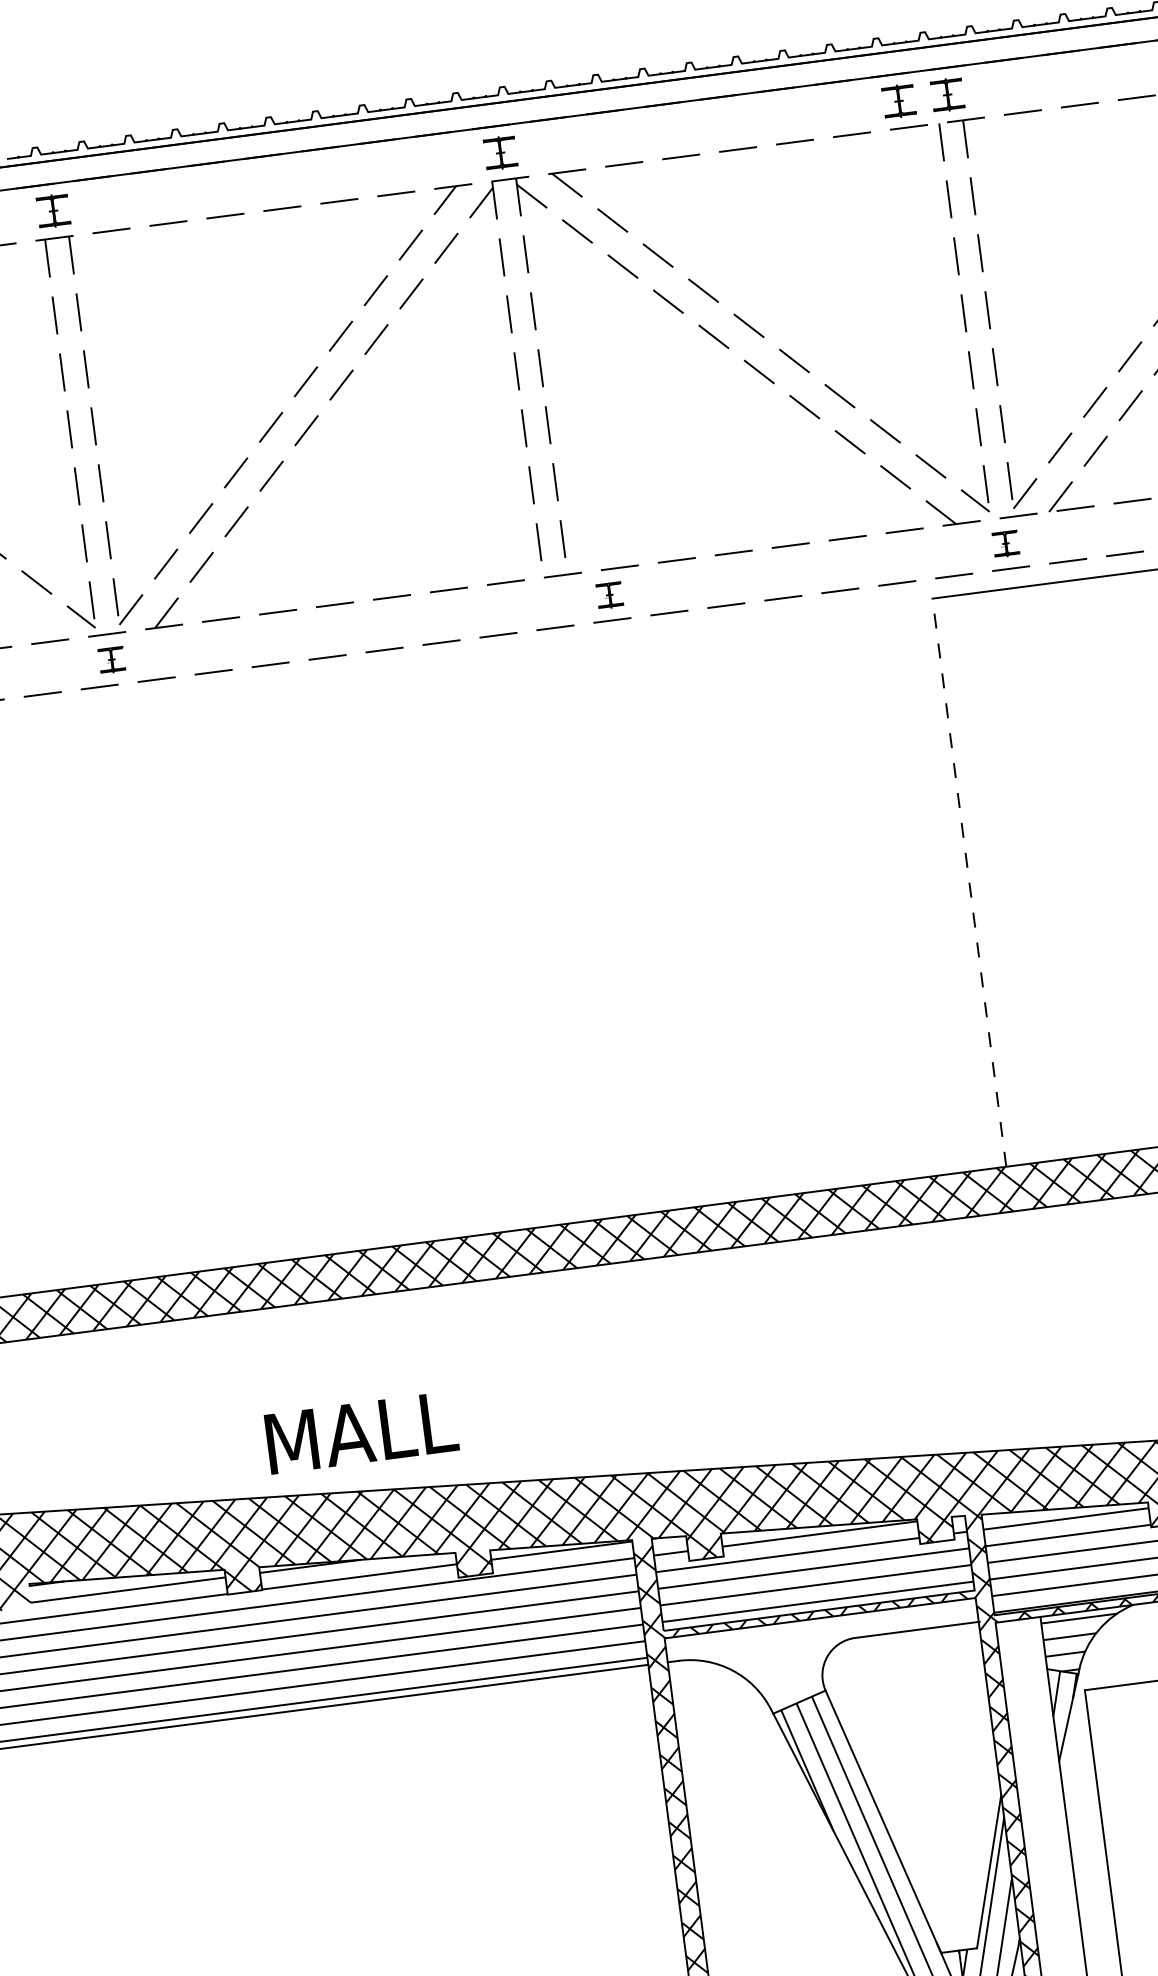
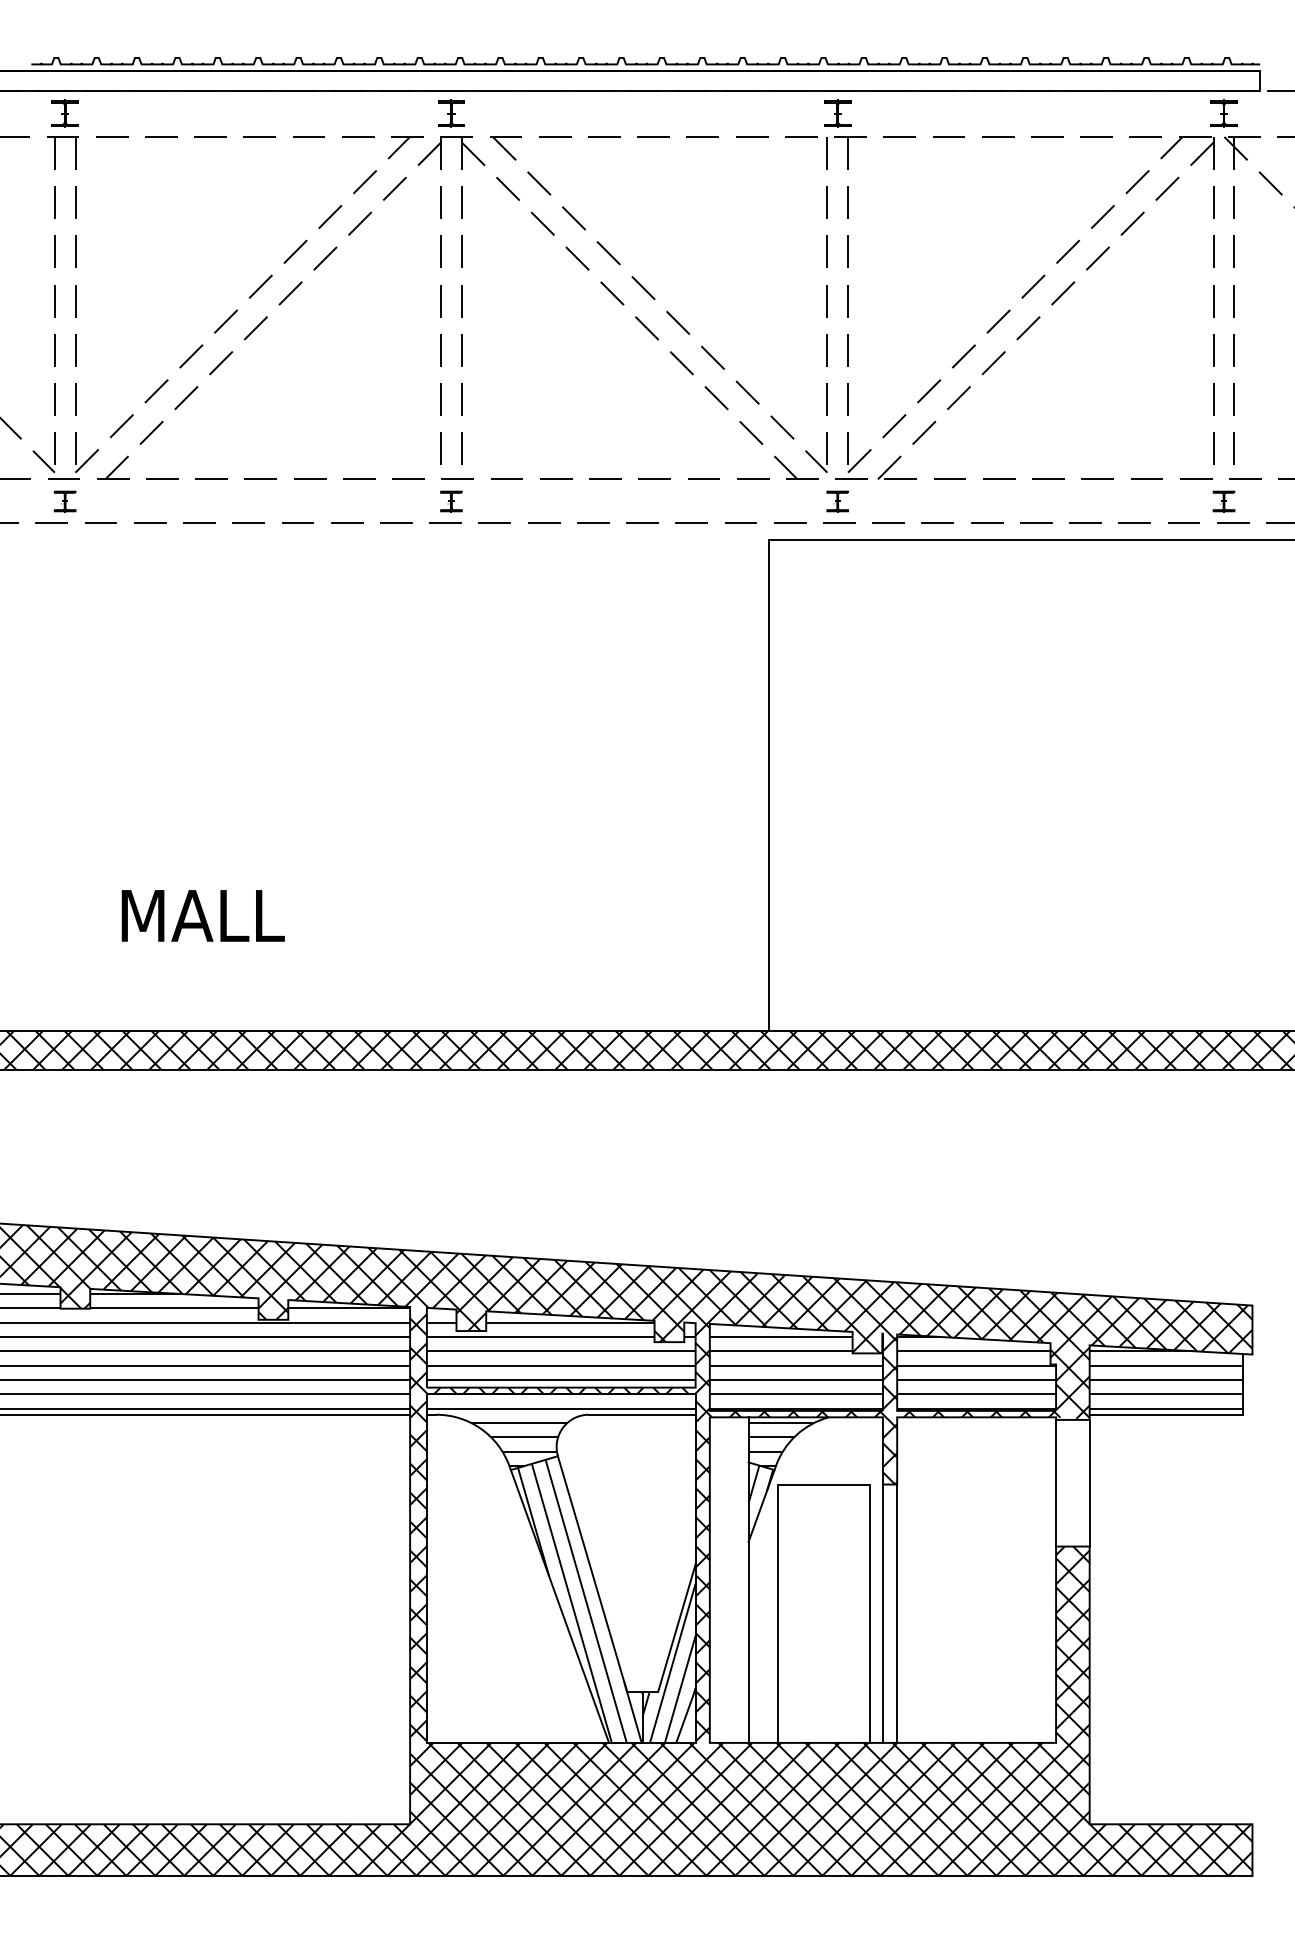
part: (898, 100) -> (795, 113), removed
part: (609, 595) -> (451, 501), moved
line: (969, 882) -> (769, 785), dashed -> solid
text: (360, 1432) -> (202, 915), moved
hatch: (824, 1660) -> (560, 1430), added

